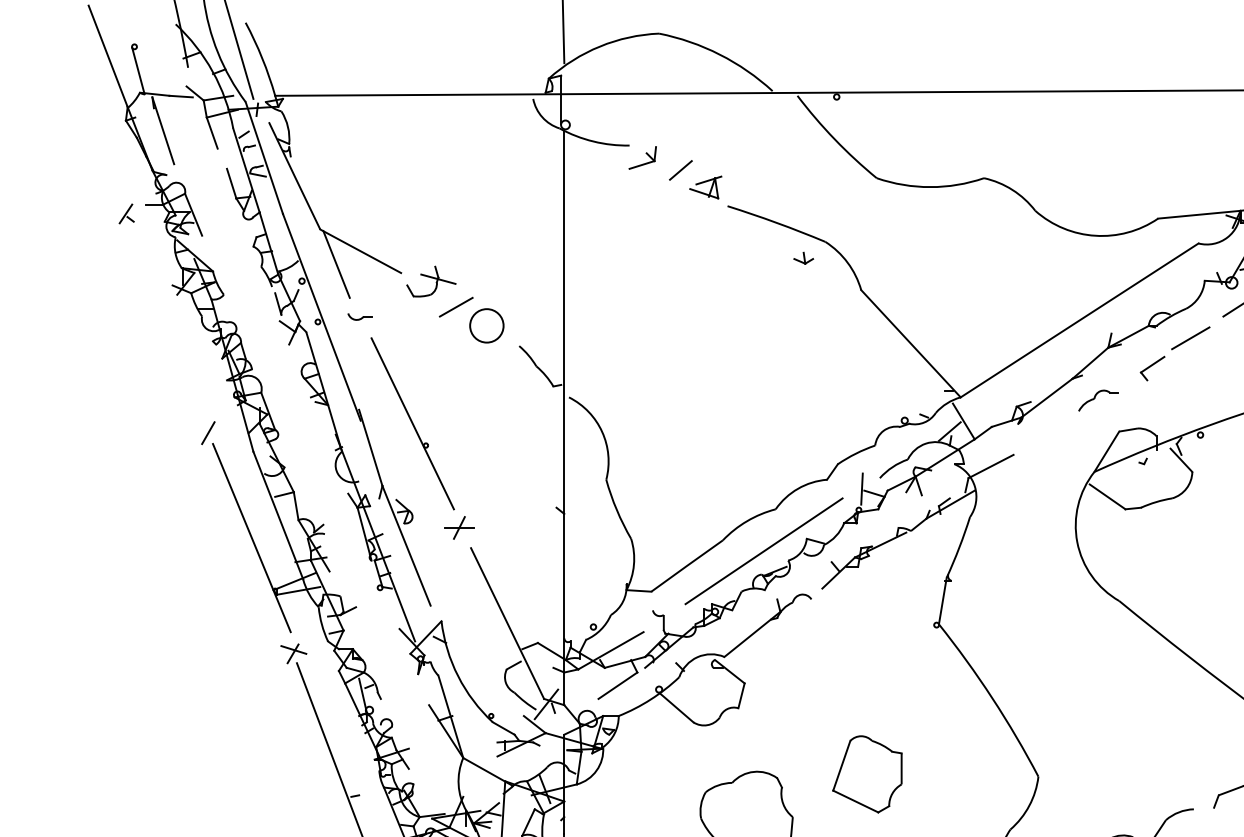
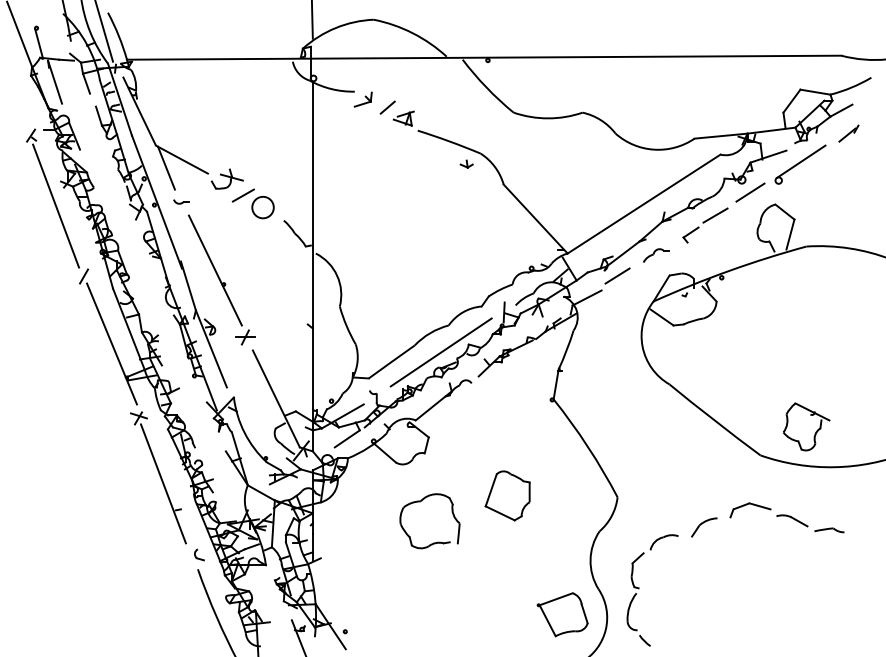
line: (165, 322) -> (56, 205), added
line: (1038, 431) -> (617, 275), added

